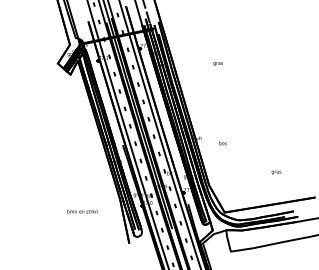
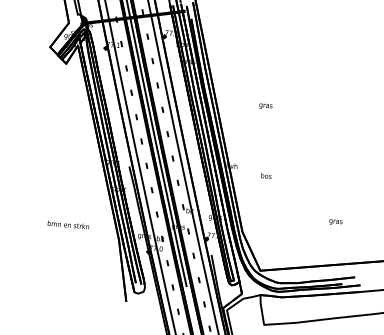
text: (217, 63) -> (264, 105), moved
text: (82, 211) -> (68, 224), moved

